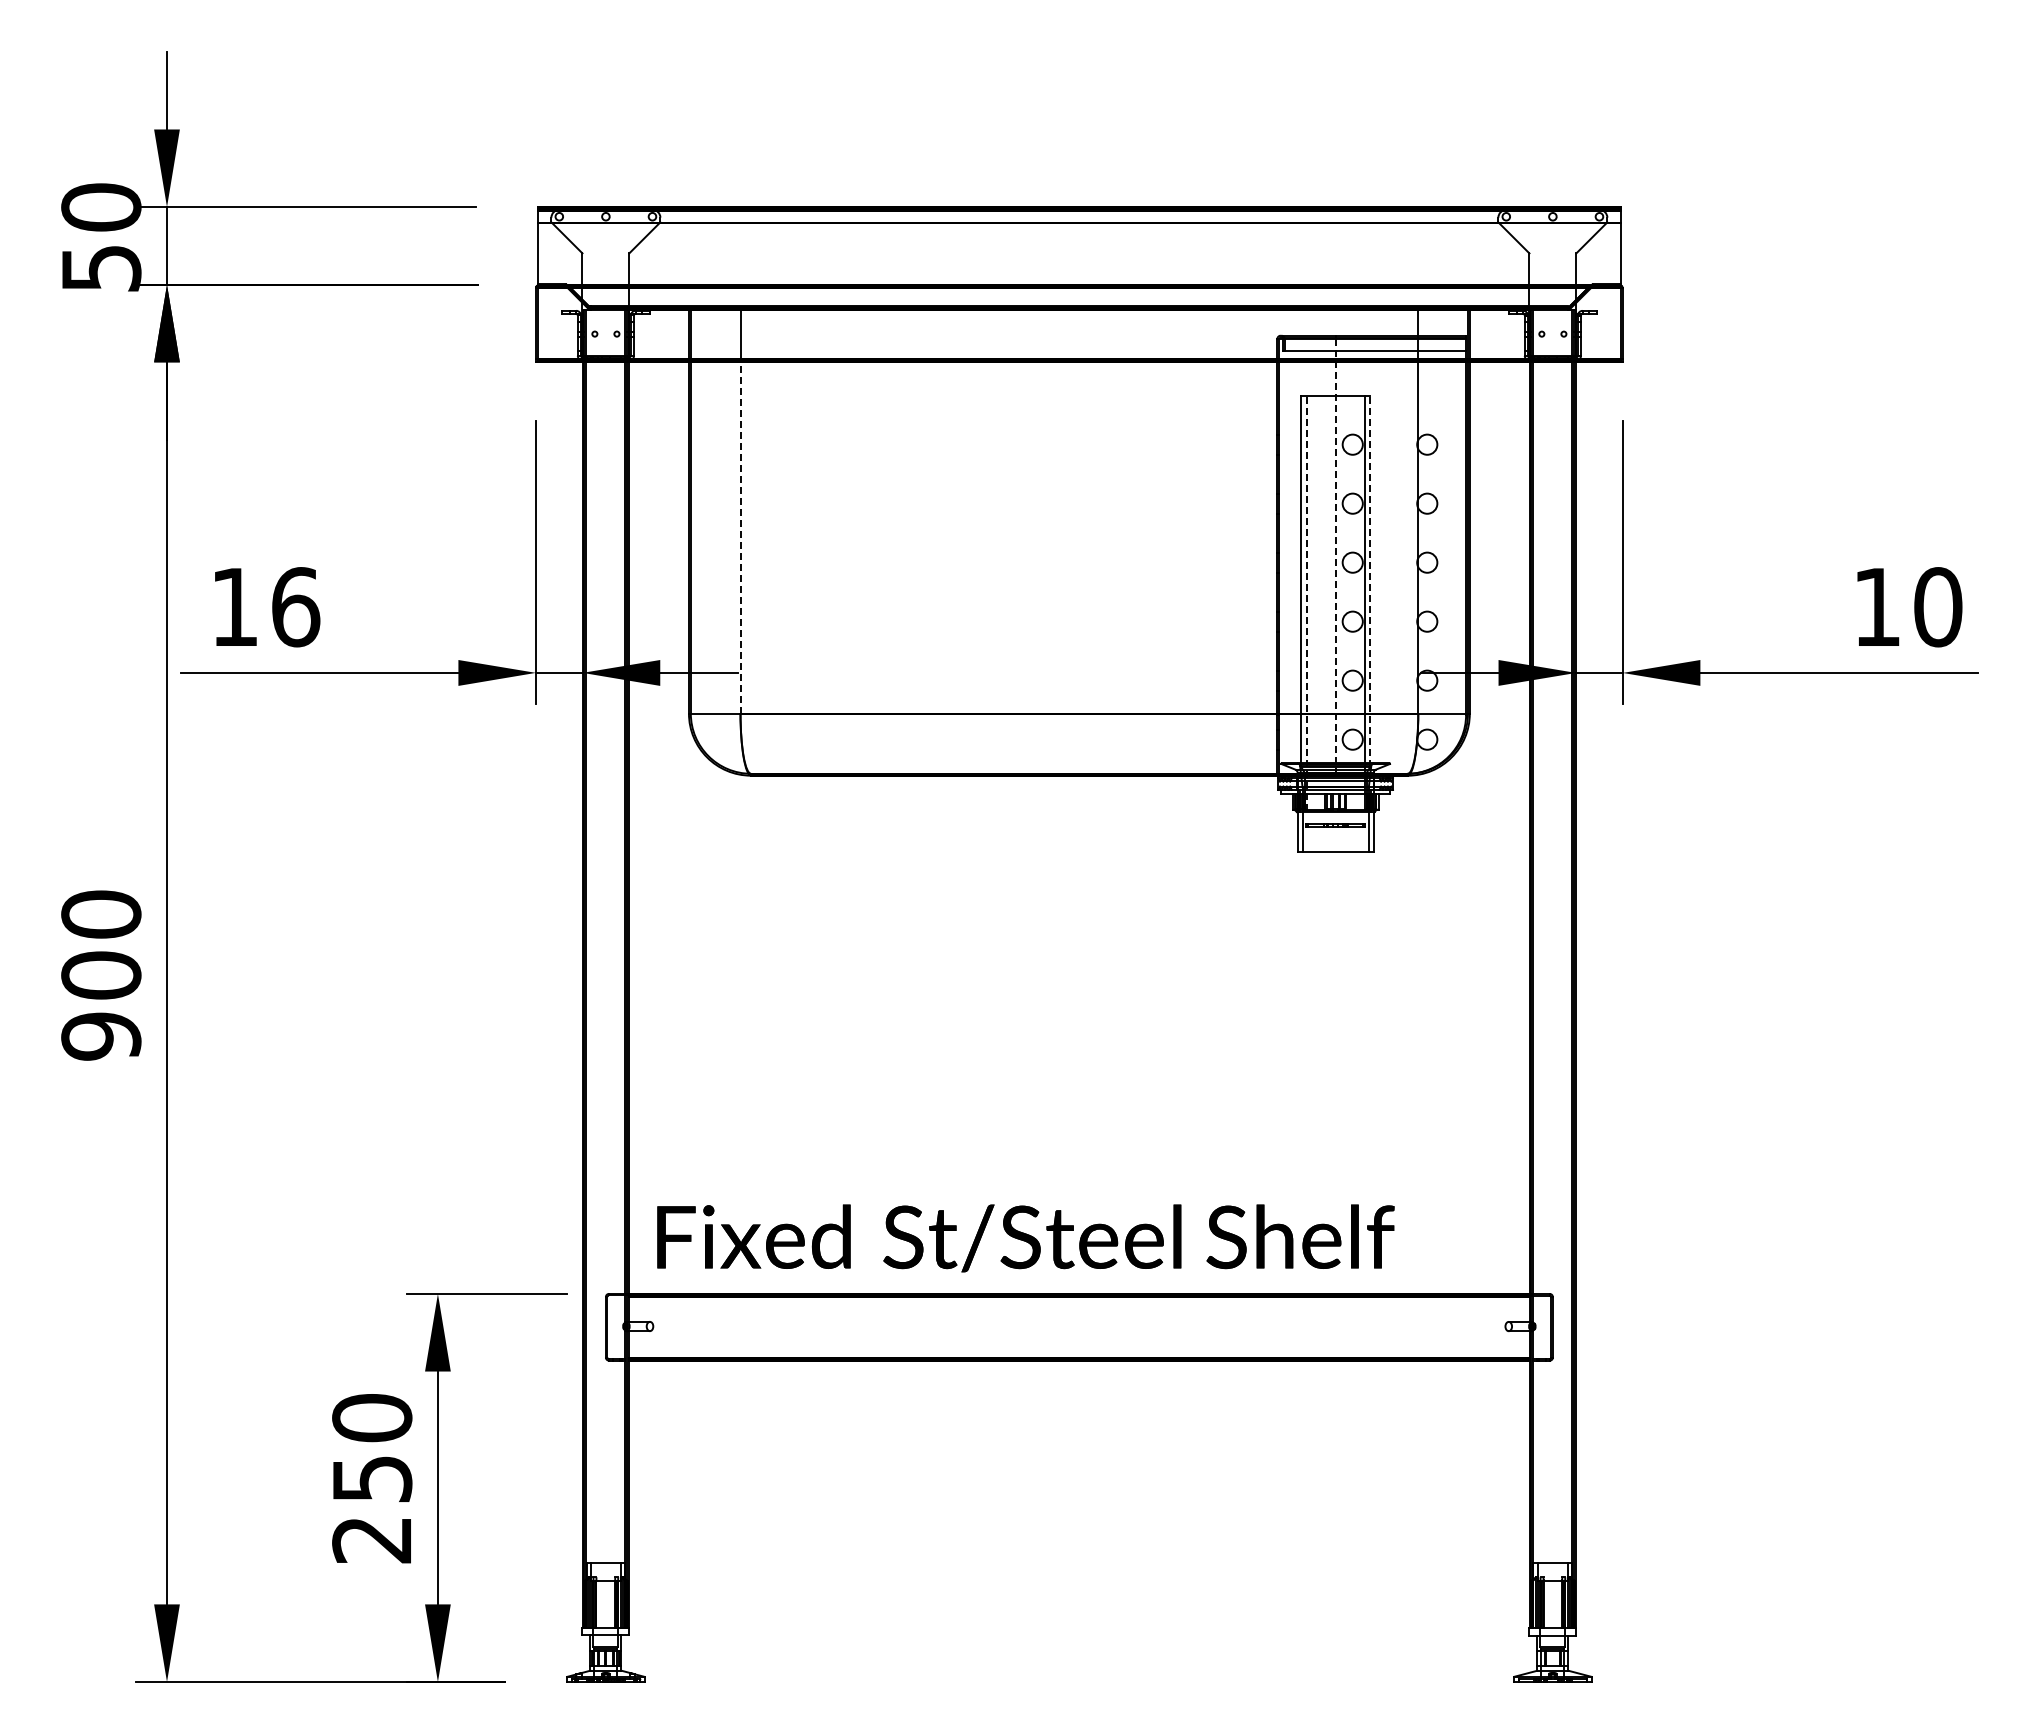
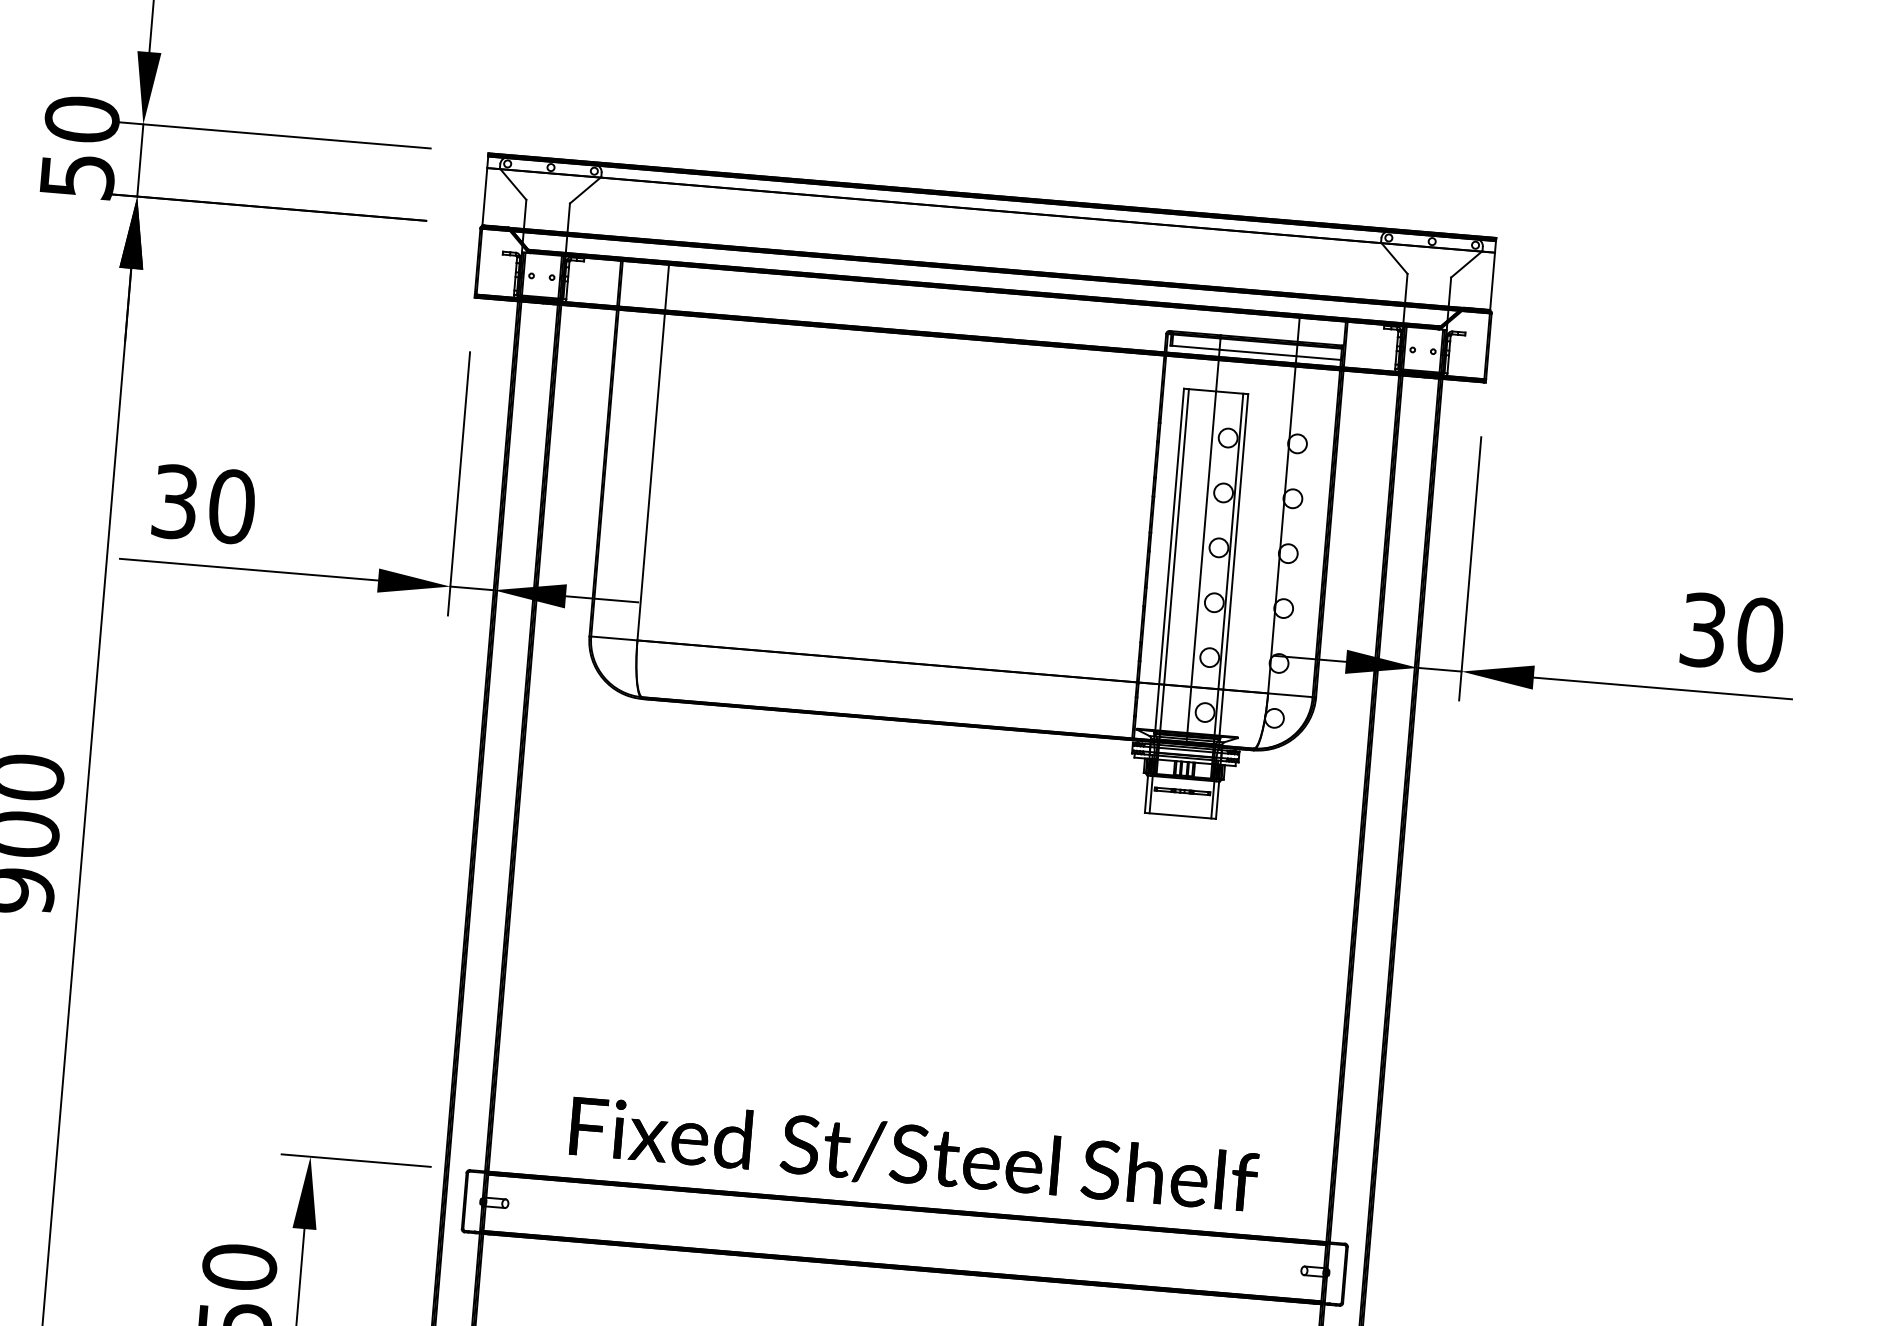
line: (740, 537) -> (651, 476), dashed -> solid
line: (1335, 556) -> (1203, 540), dashed -> solid
line: (1370, 581) -> (1233, 566), dashed -> solid
line: (1306, 602) -> (1172, 581), dashed -> solid
text: (265, 607) -> (203, 504), 16 -> 30
text: (1877, 607) -> (1703, 630), 10 -> 30
text: (1025, 1238) -> (913, 1155), moved

